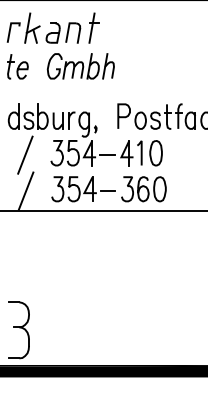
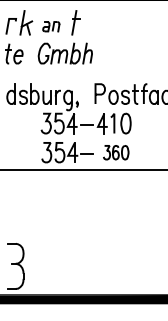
part: (63, 32) -> (51, 26), size x0.6
line: (25, 154) -> (20, 124), removed
part: (143, 189) -> (115, 152), size x0.7
line: (25, 190) -> (20, 153), removed

